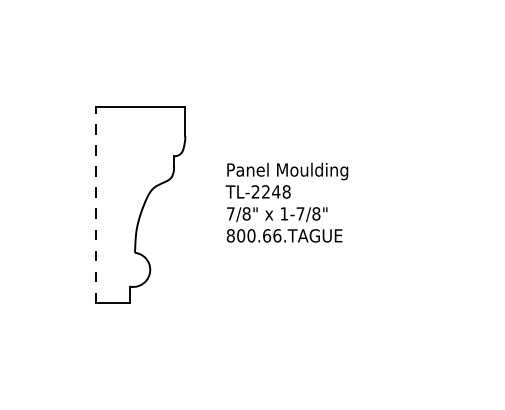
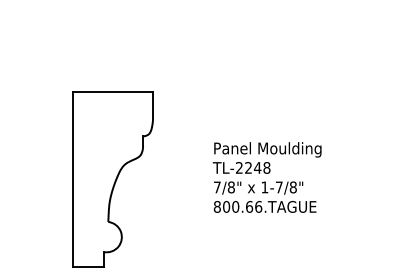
text: (286, 202) -> (266, 177), moved
line: (95, 204) -> (73, 179), dashed -> solid

